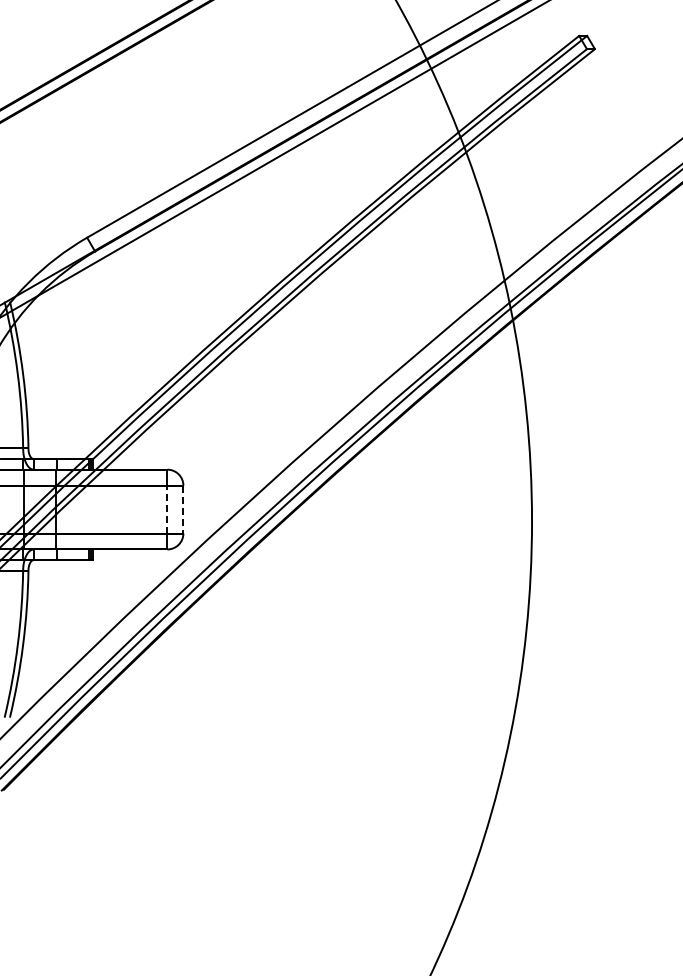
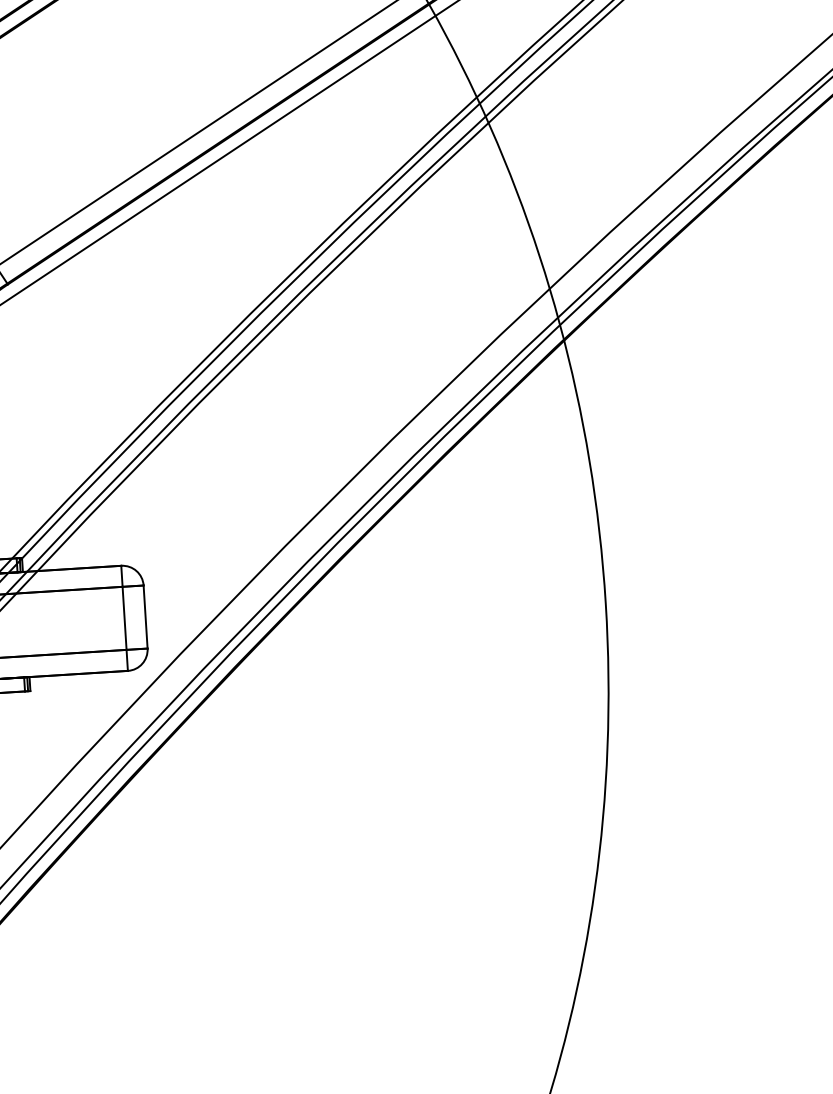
line: (167, 509) -> (124, 618), dashed -> solid
line: (183, 509) -> (145, 616), dashed -> solid

